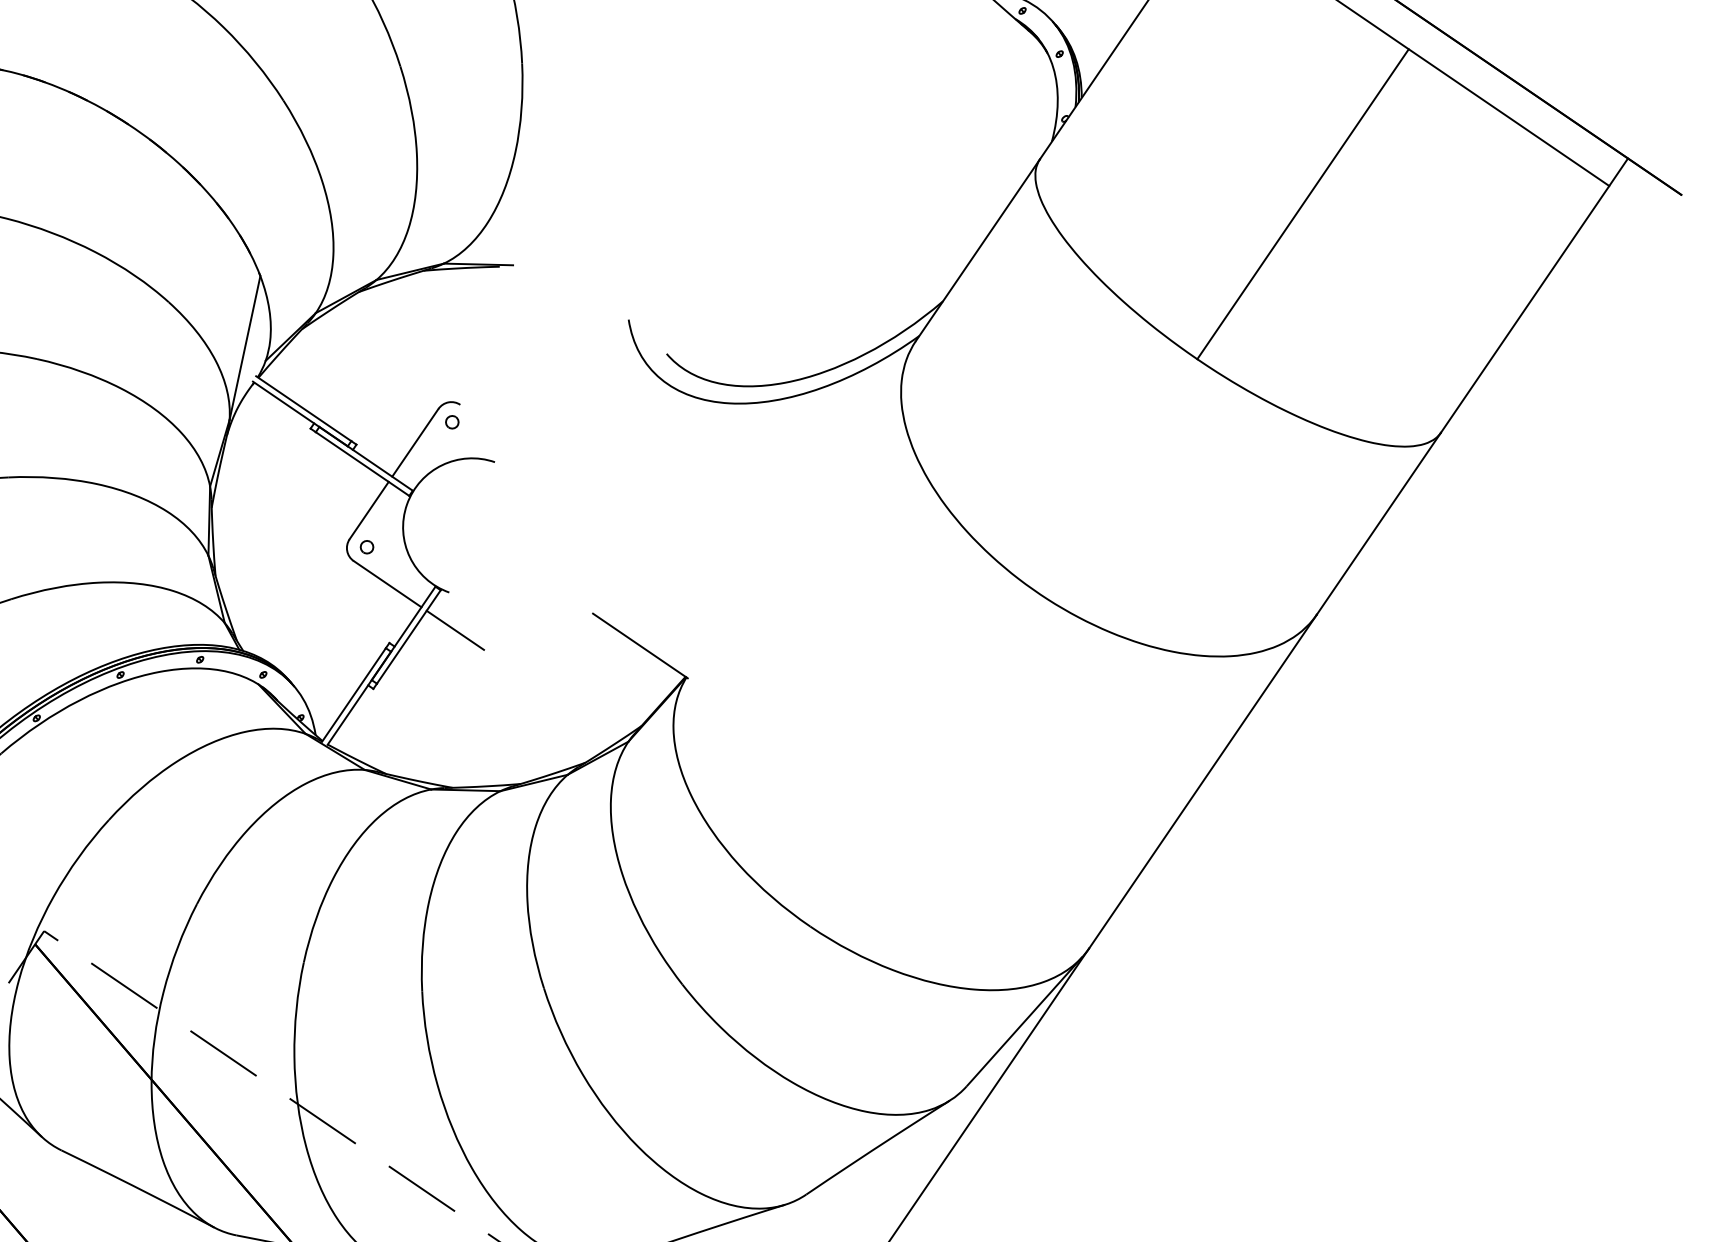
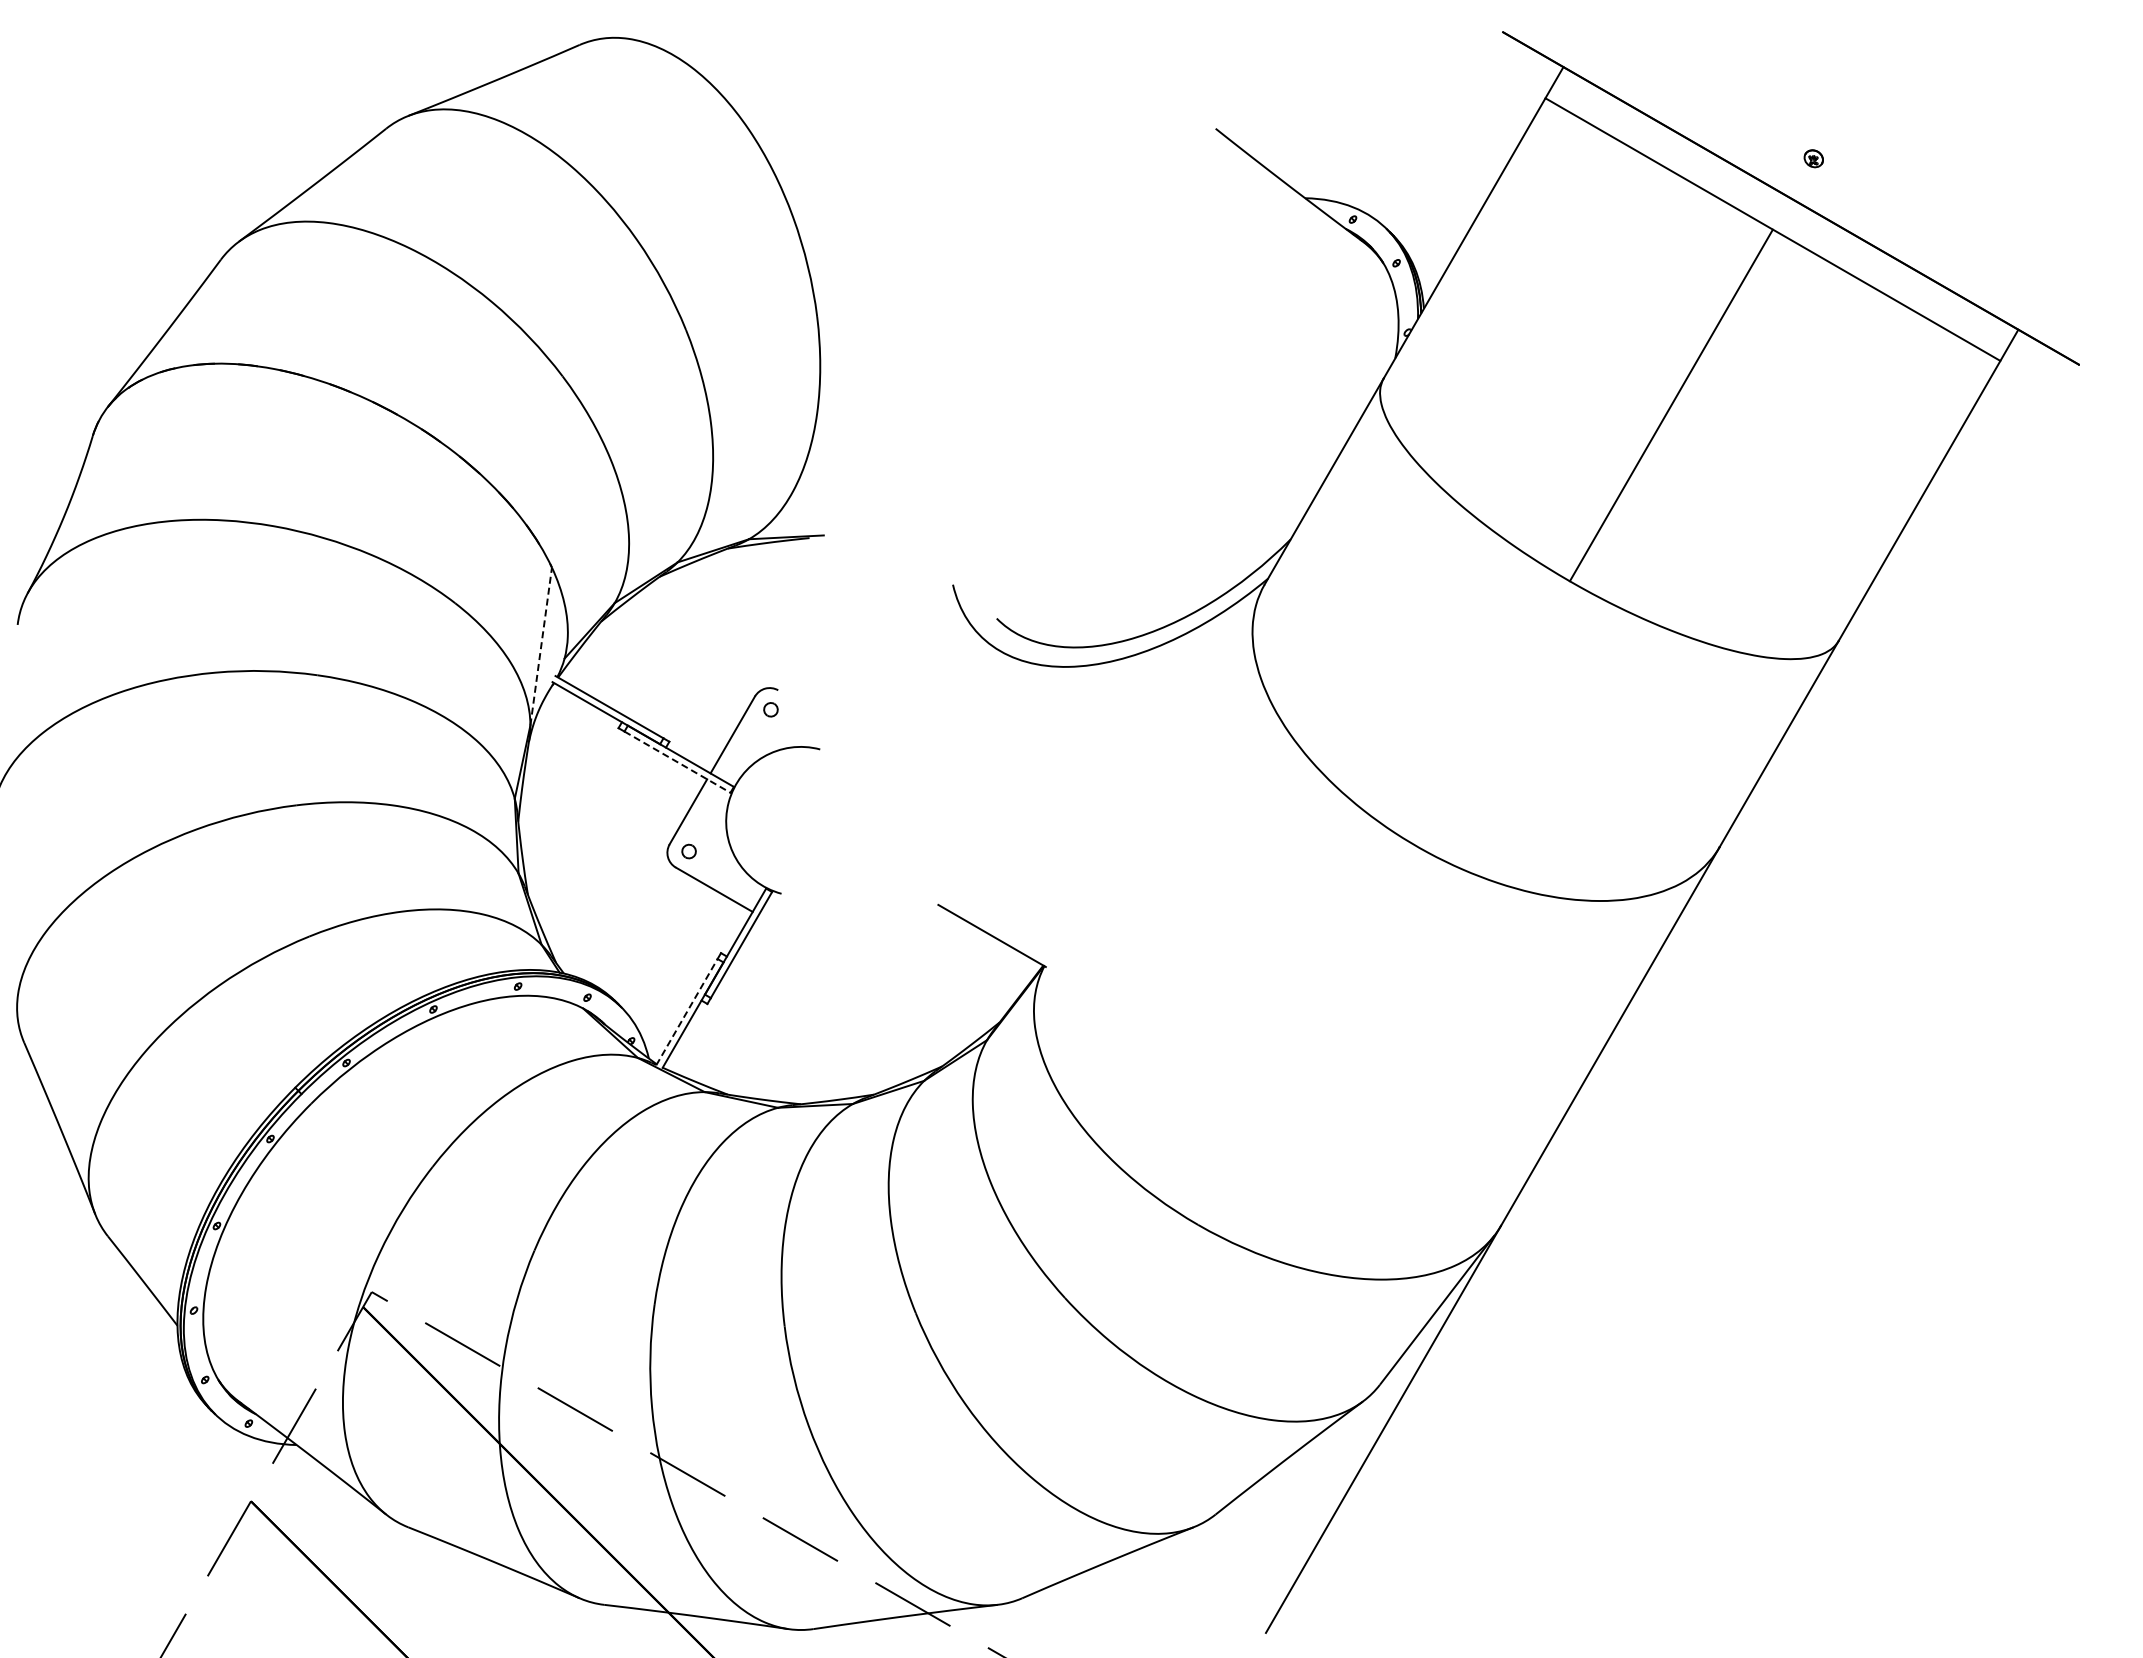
line: (245, 348) -> (541, 646), solid -> dashed
line: (362, 464) -> (677, 762), solid -> dashed
line: (454, 629) -> (790, 933), removed
line: (354, 694) -> (687, 1011), solid -> dashed

